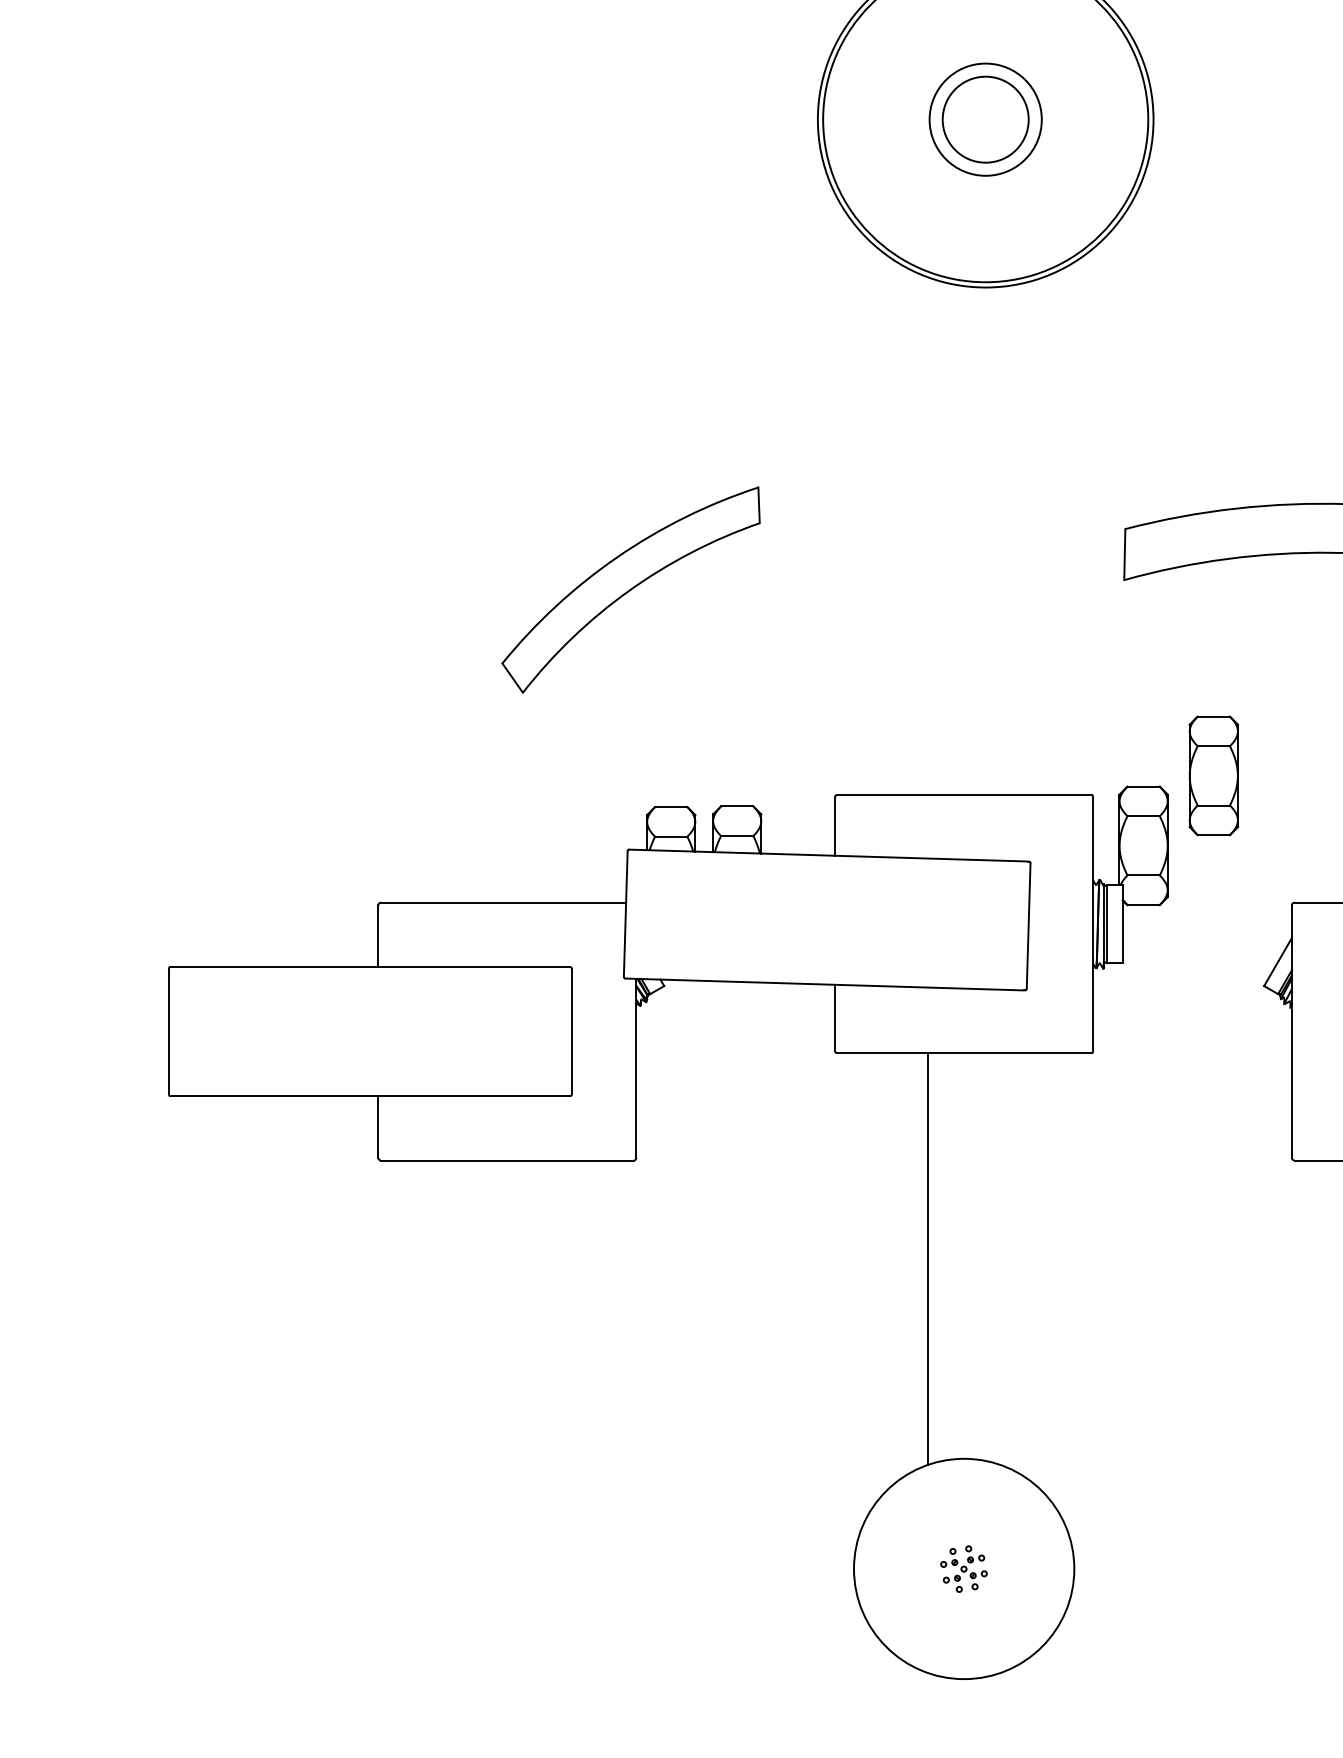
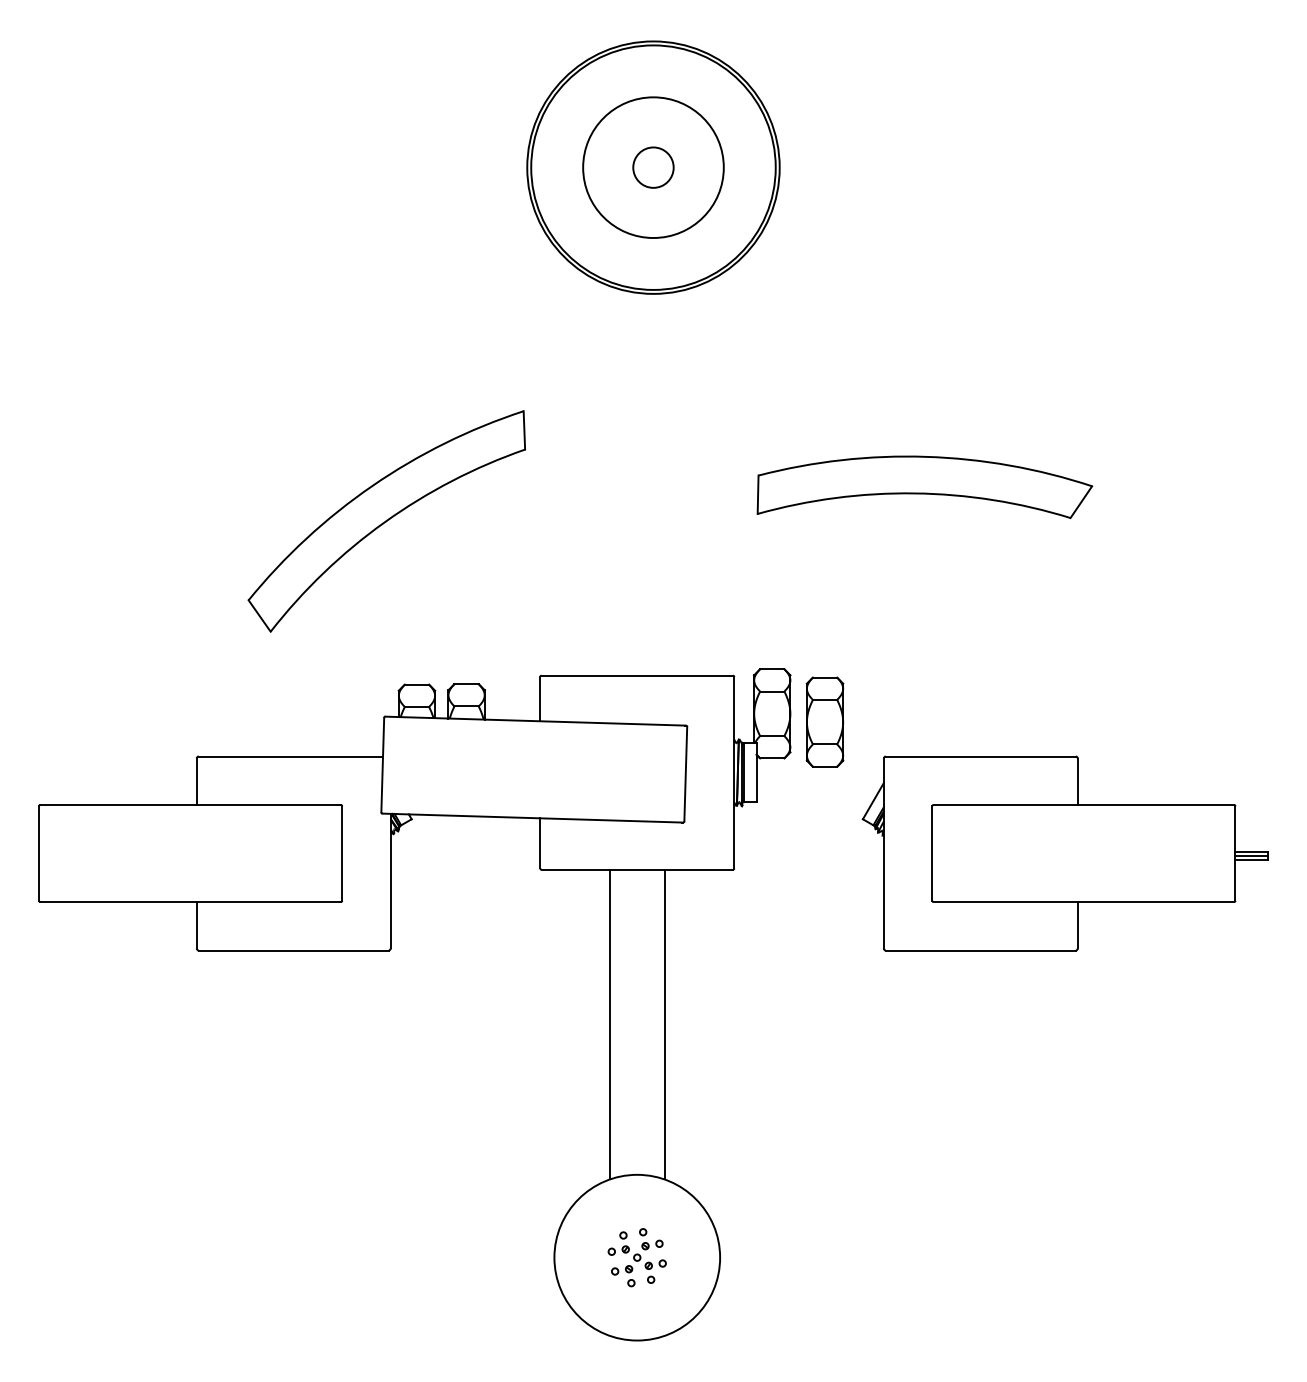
circle: (985, 119) -> (653, 167), size x0.62
circle: (985, 119) -> (653, 167), size x1.67
part: (630, 590) -> (386, 521), size x1.43
part: (1213, 774) -> (824, 721), moved
line: (1000, 1258) -> (664, 1024), added
part: (963, 1568) -> (636, 1257), size x1.67

